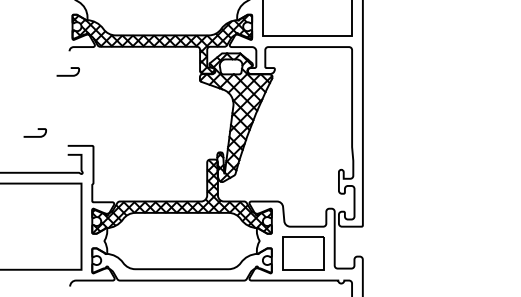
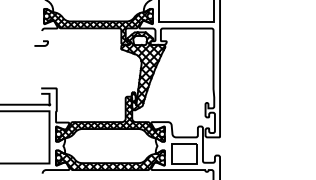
curve: (35, 136) -> (21, 82), removed
hatch: (182, 264) -> (110, 160), added

